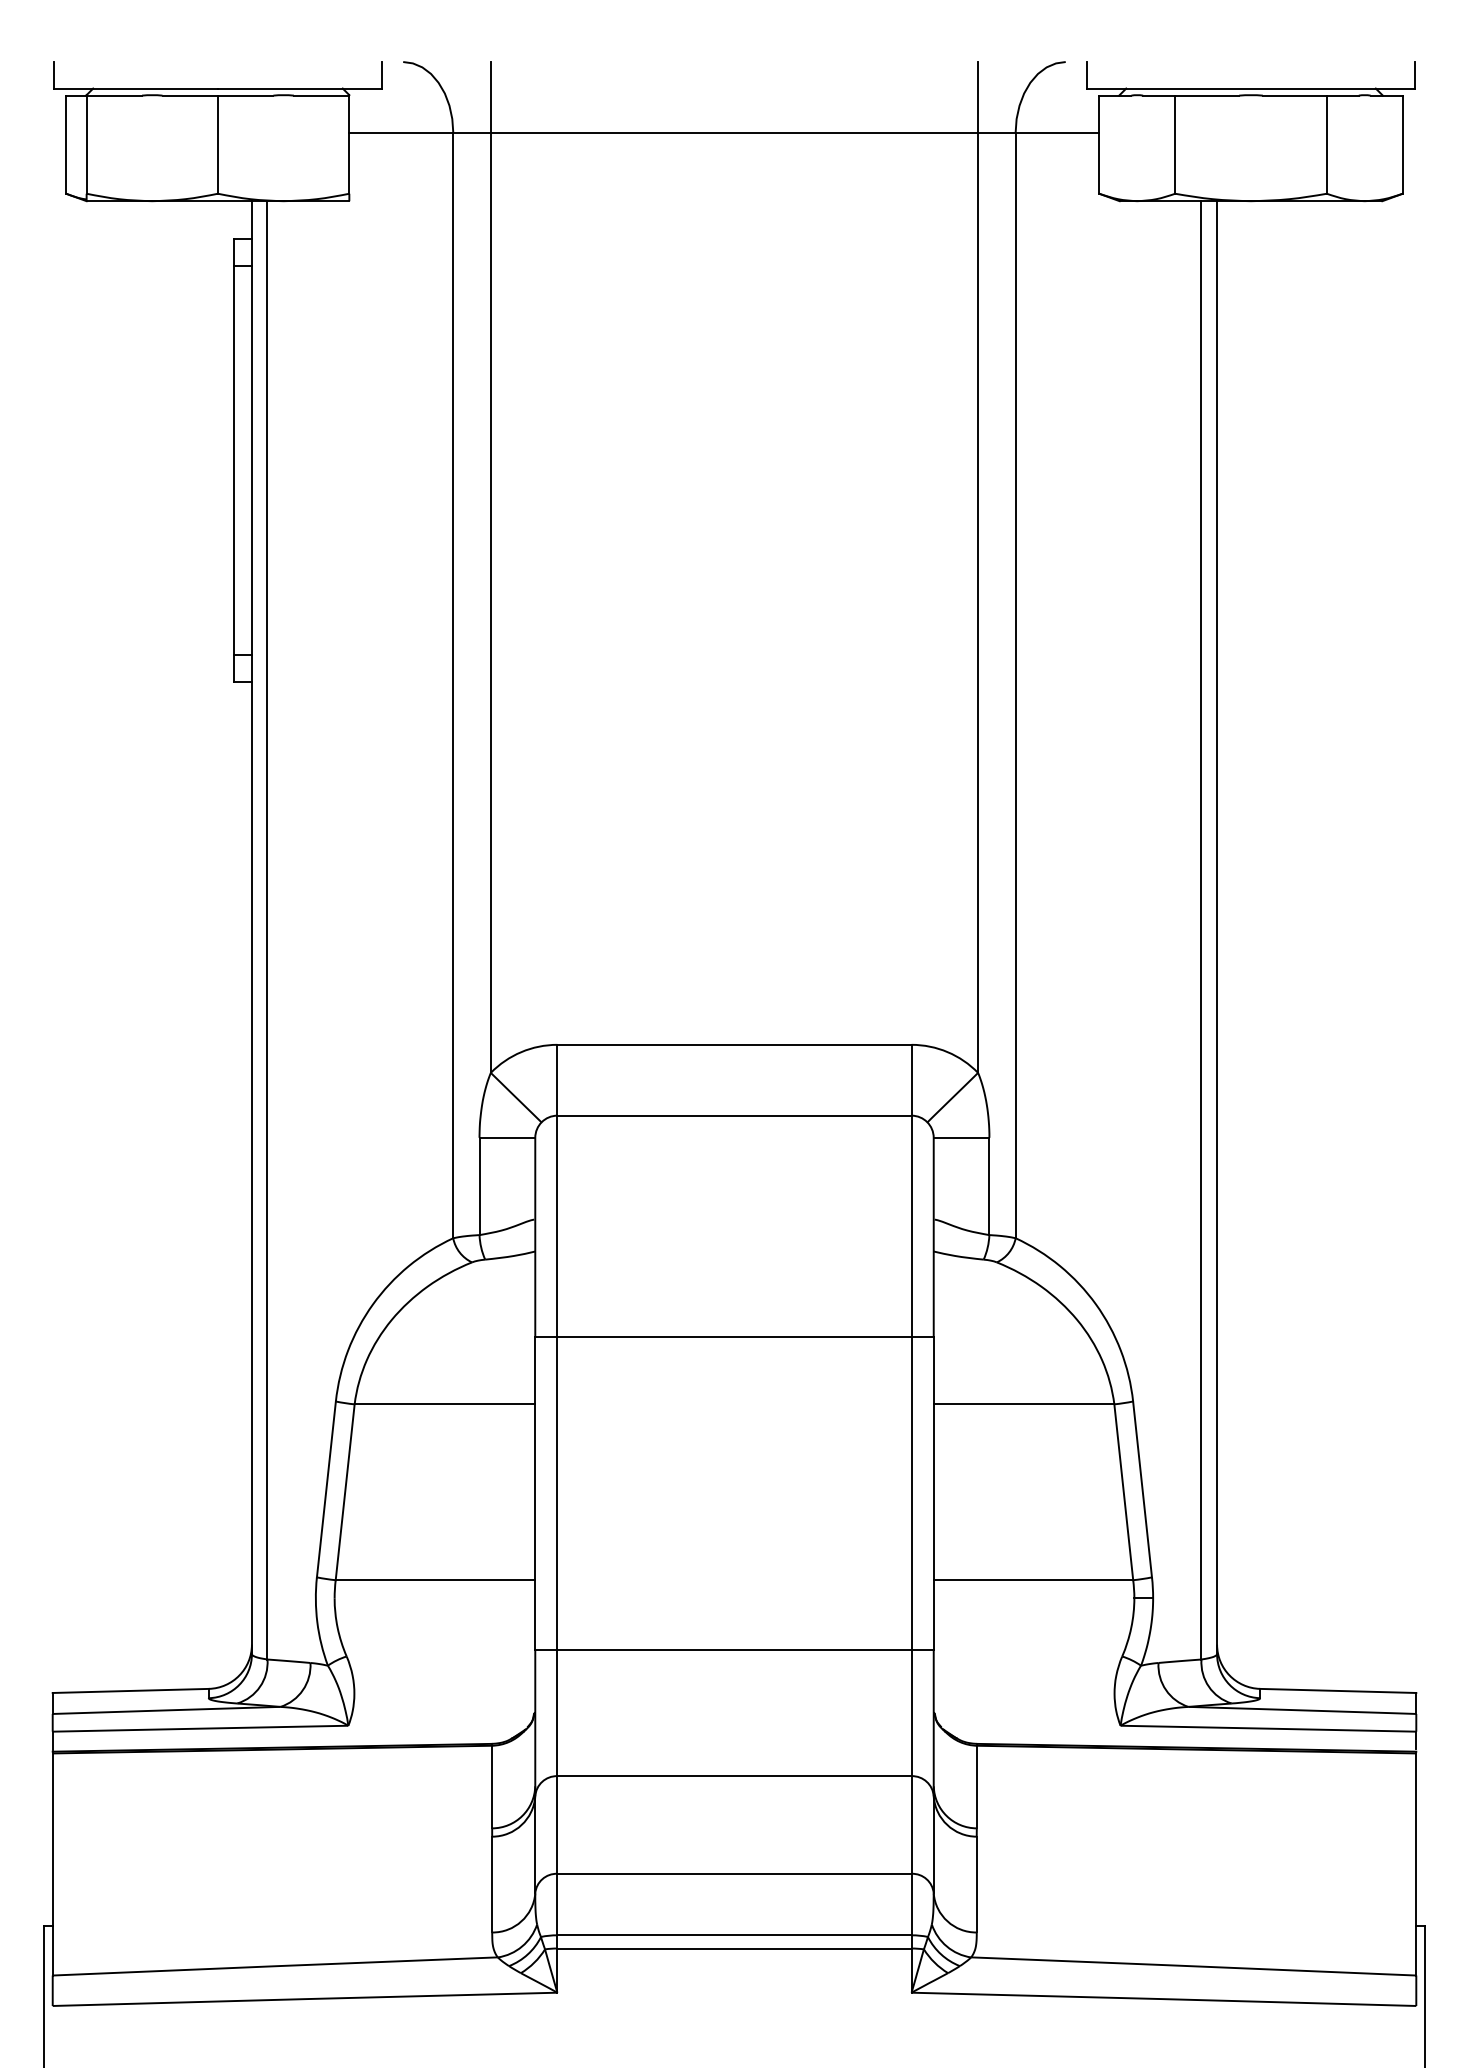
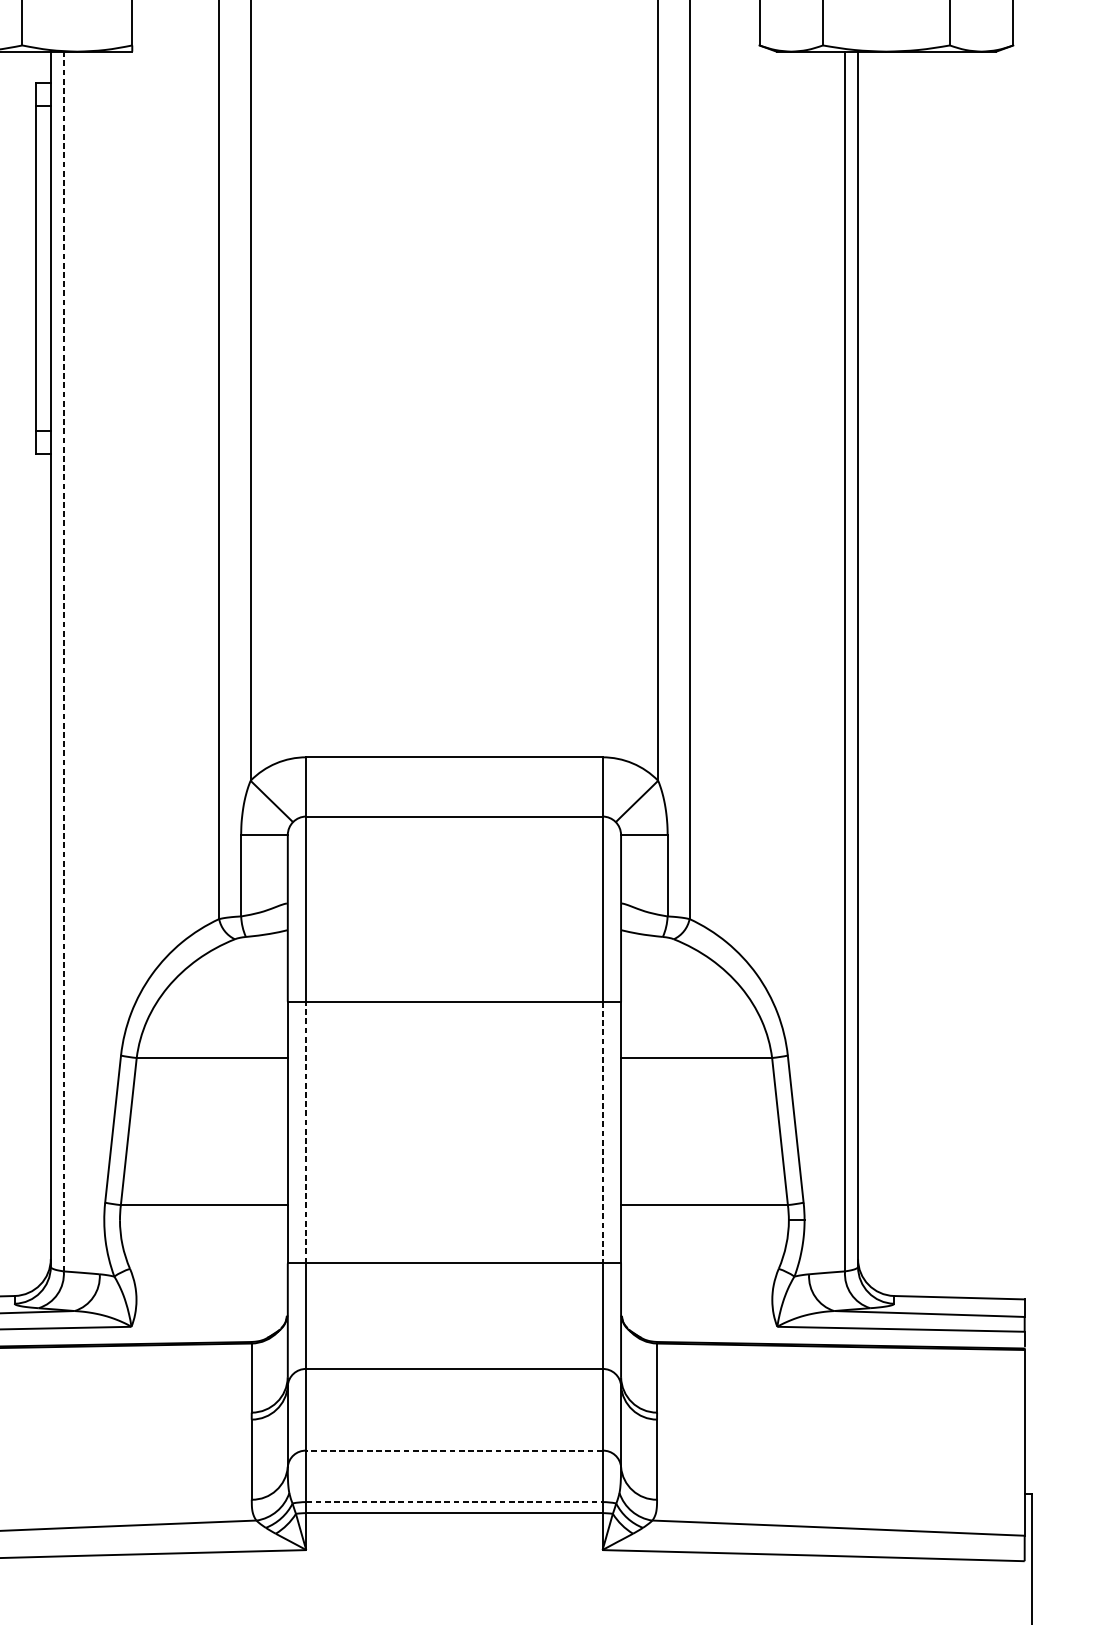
line: (267, 929) -> (63, 660), solid -> dashed
line: (557, 1493) -> (306, 1132), solid -> dashed
line: (911, 1493) -> (602, 1132), solid -> dashed
line: (734, 1873) -> (454, 1450), solid -> dashed
line: (735, 1935) -> (455, 1502), solid -> dashed

